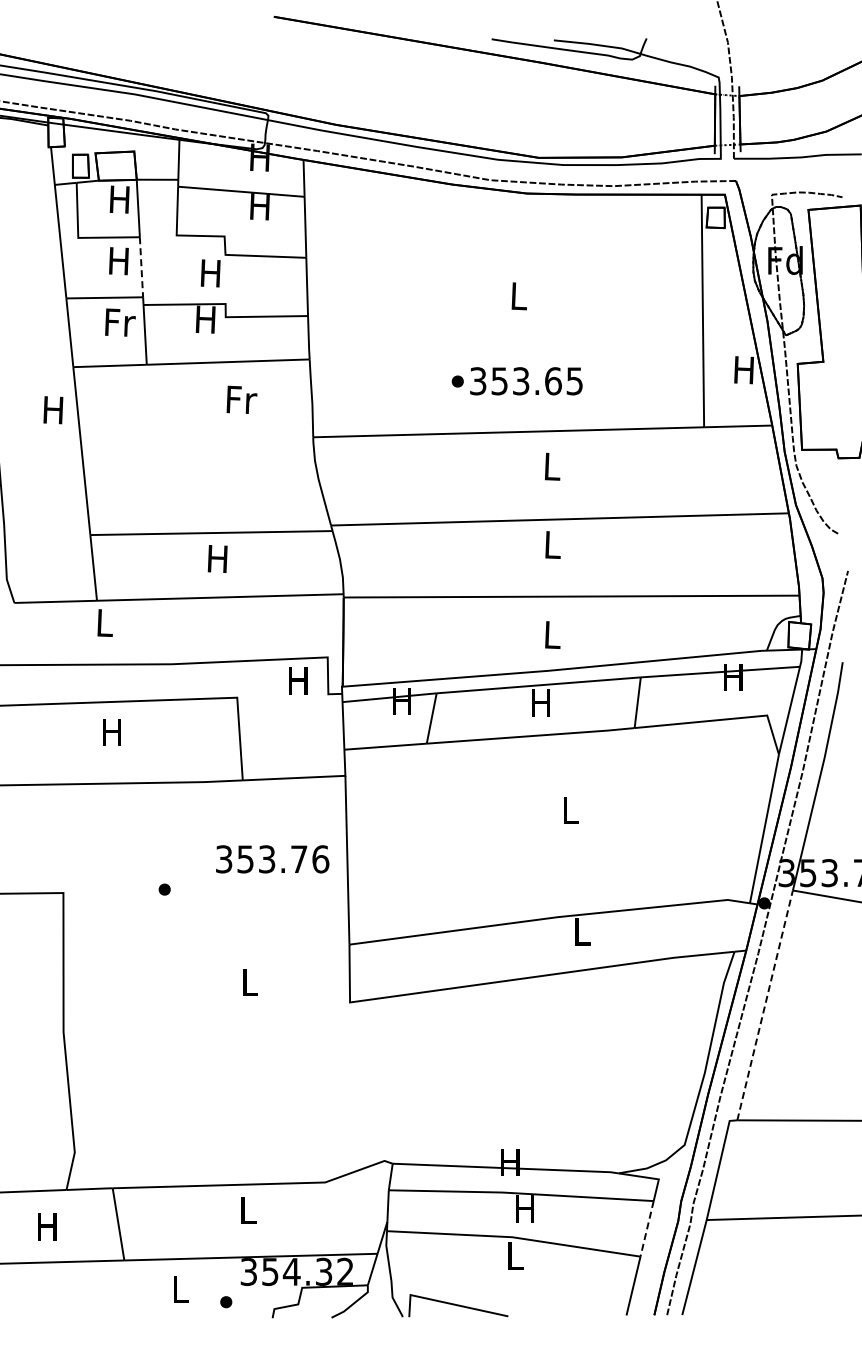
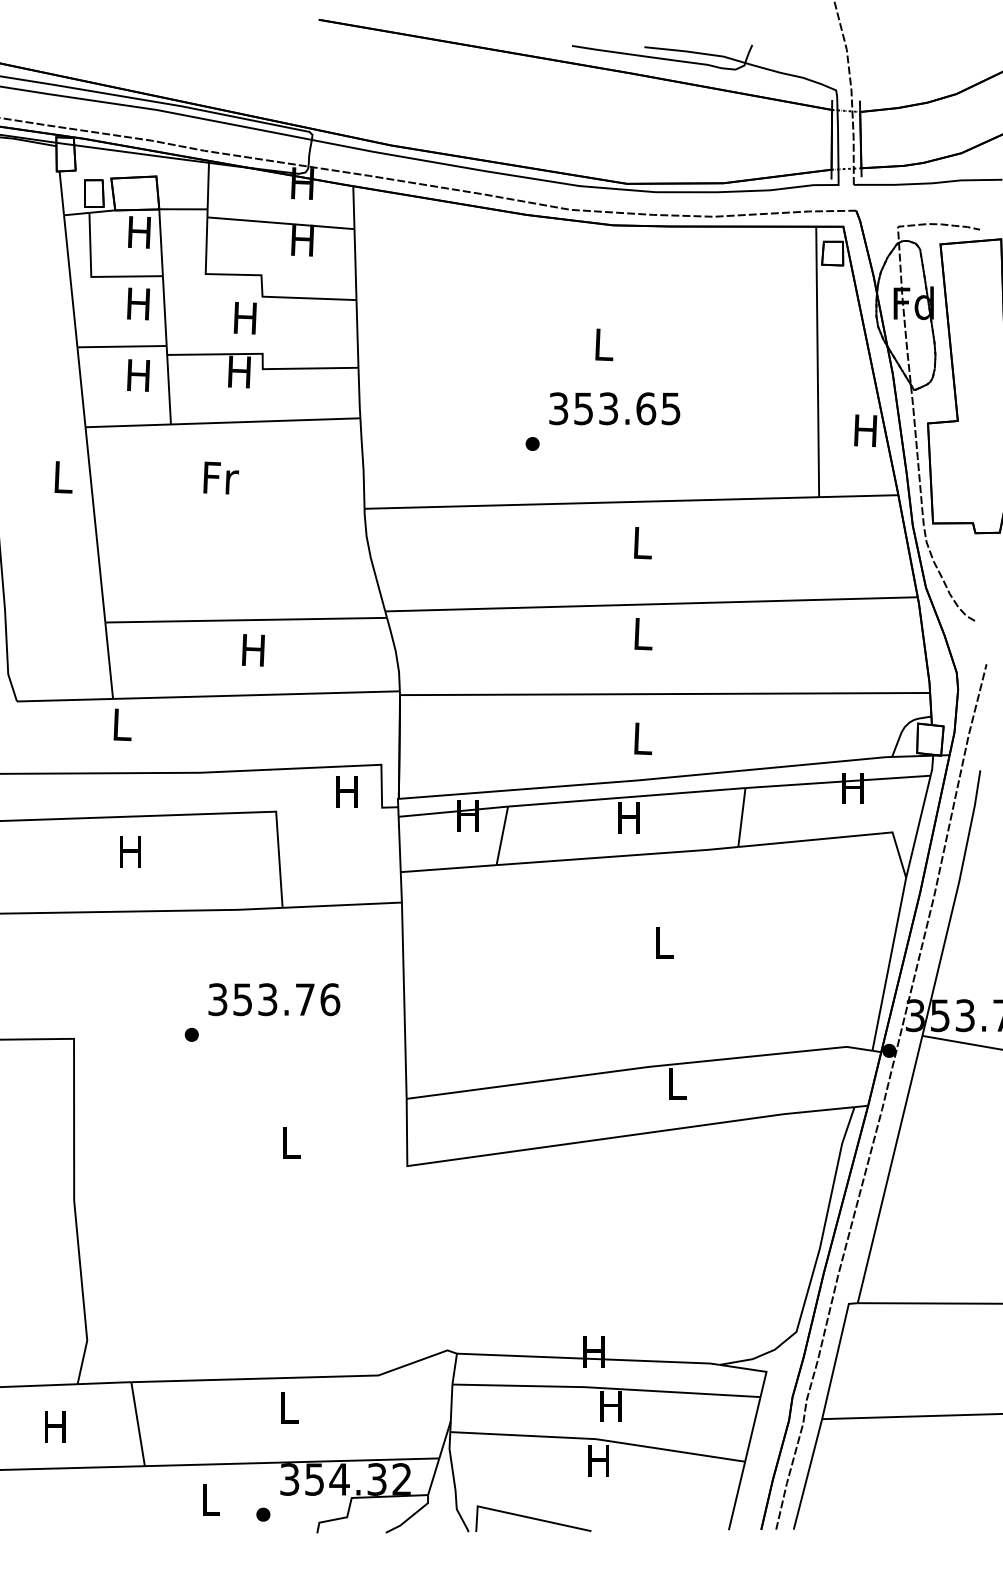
line: (141, 267) -> (164, 311), dashed -> solid
text: (120, 322) -> (140, 375), Fr -> H
text: (526, 381) -> (614, 409), moved
text: (241, 399) -> (220, 477), moved
text: (53, 410) -> (62, 477), H -> L
text: (272, 859) -> (274, 999), moved
line: (765, 1004) -> (890, 1168), dashed -> solid
line: (647, 1228) -> (753, 1428), dashed -> solid
text: (514, 1255) -> (598, 1460), L -> H

